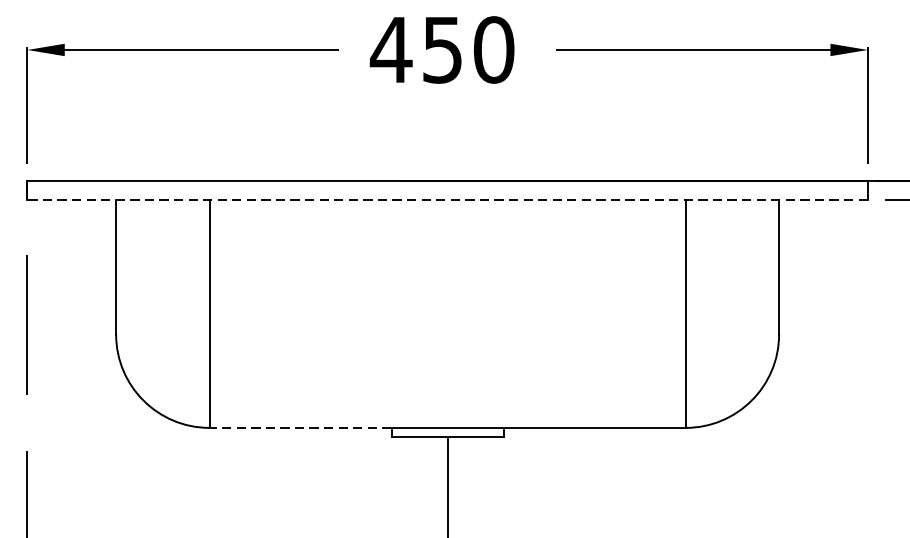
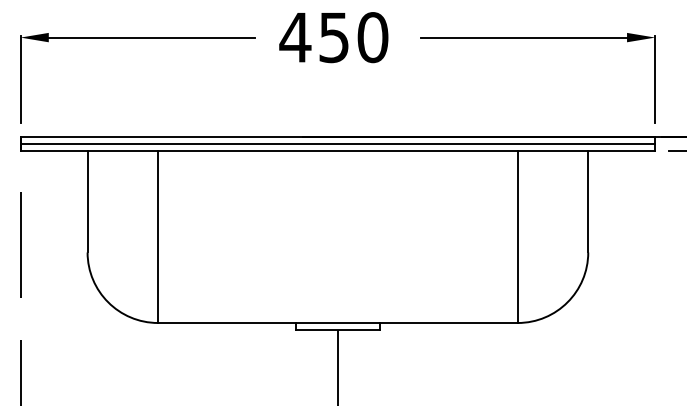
line: (447, 190) -> (337, 143), added
line: (447, 199) -> (337, 150), dashed -> solid
line: (300, 428) -> (226, 323), dashed -> solid

